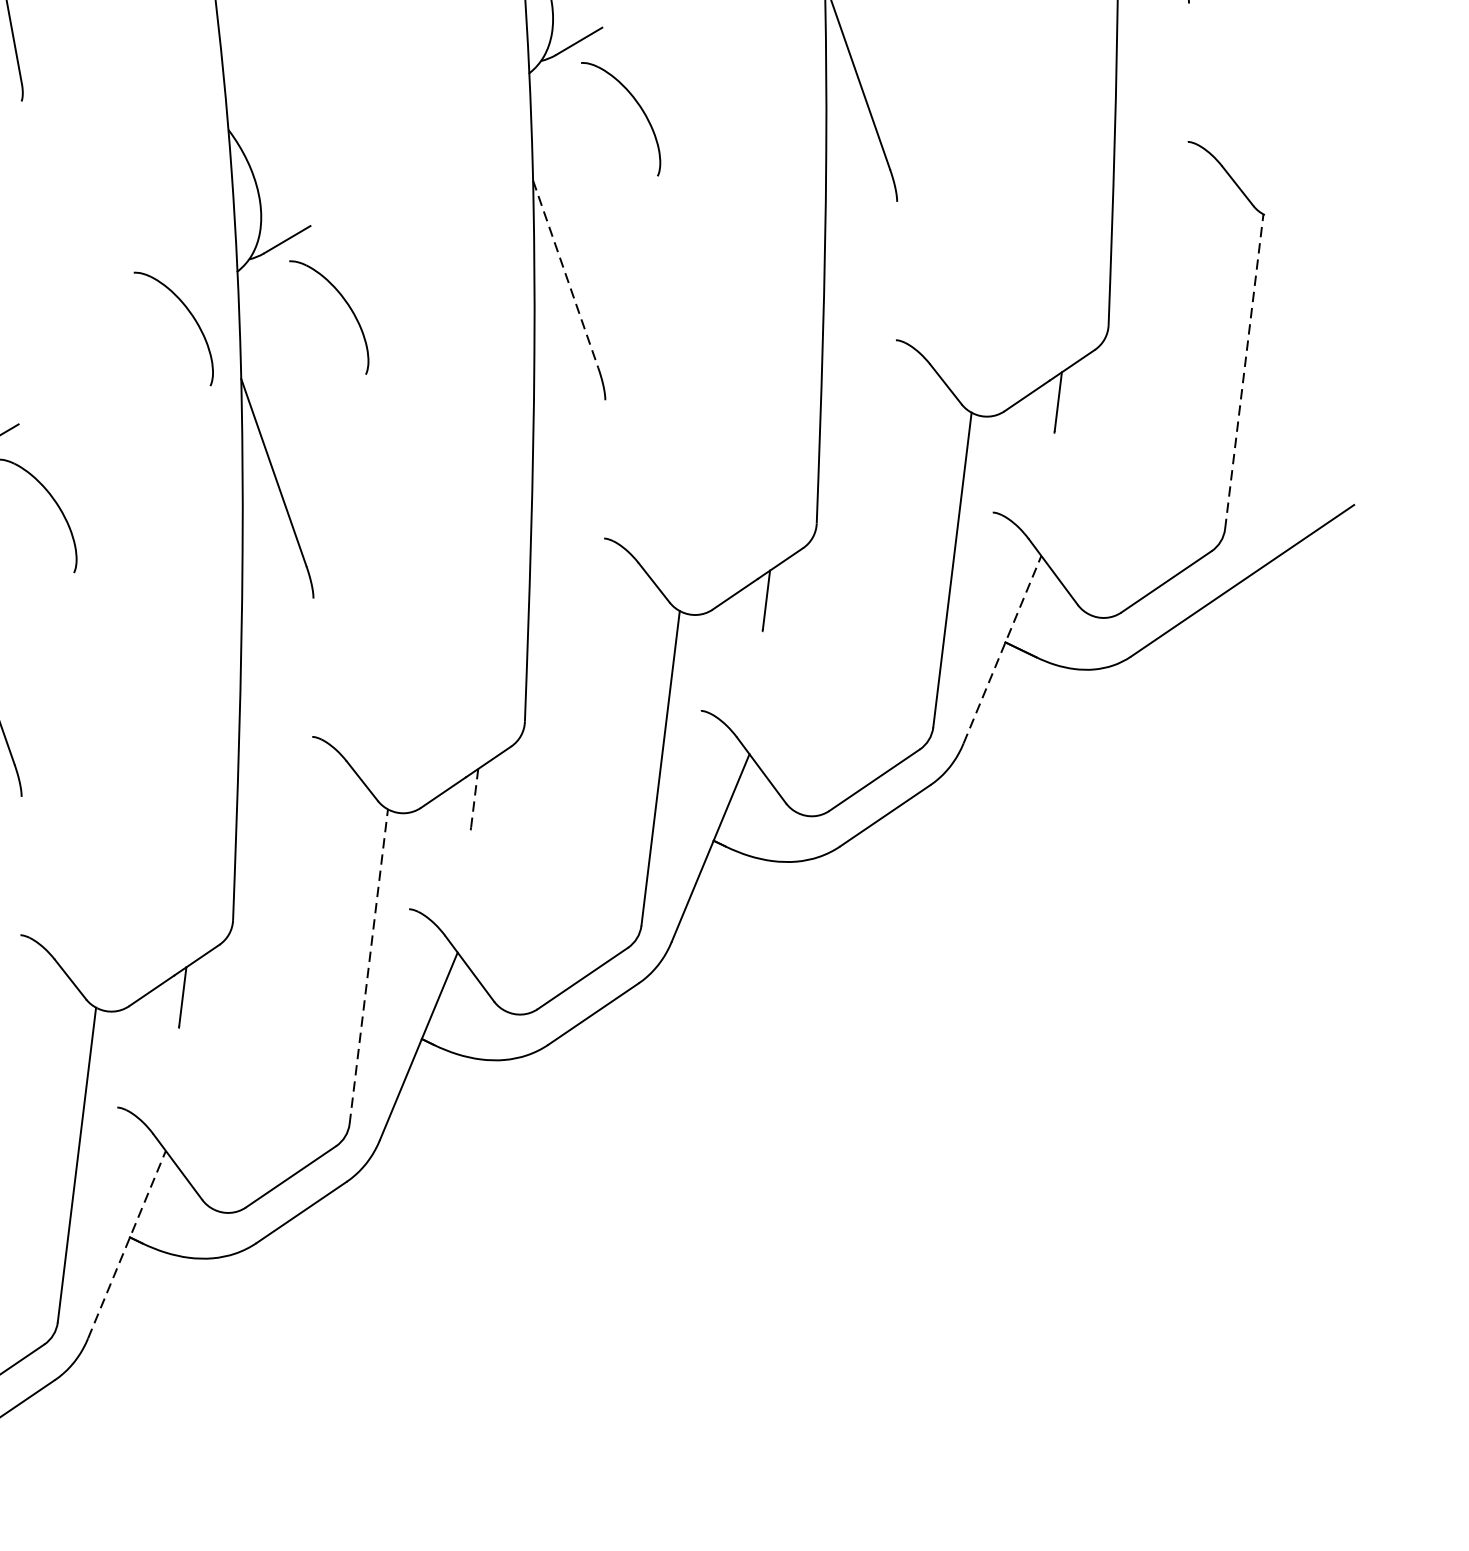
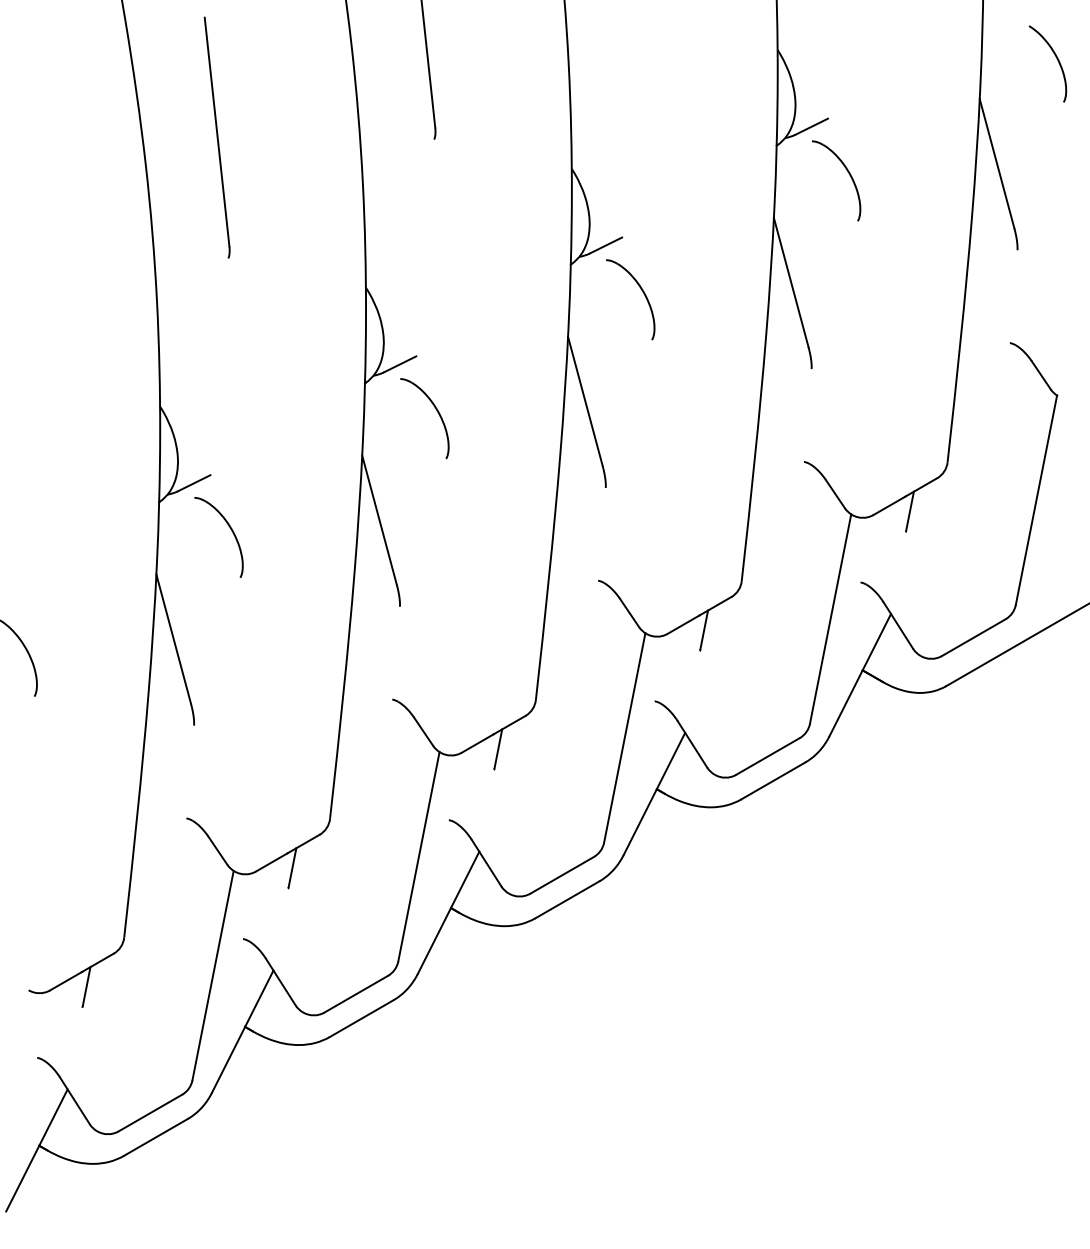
line: (565, 274) -> (585, 401), dashed -> solid
part: (189, 314) -> (330, 409), removed
line: (1244, 372) -> (1036, 500), dashed -> solid
line: (1002, 648) -> (860, 674), dashed -> solid
line: (474, 797) -> (498, 748), dashed -> solid
line: (368, 966) -> (418, 856), dashed -> solid
line: (128, 1244) -> (243, 1031), dashed -> solid

